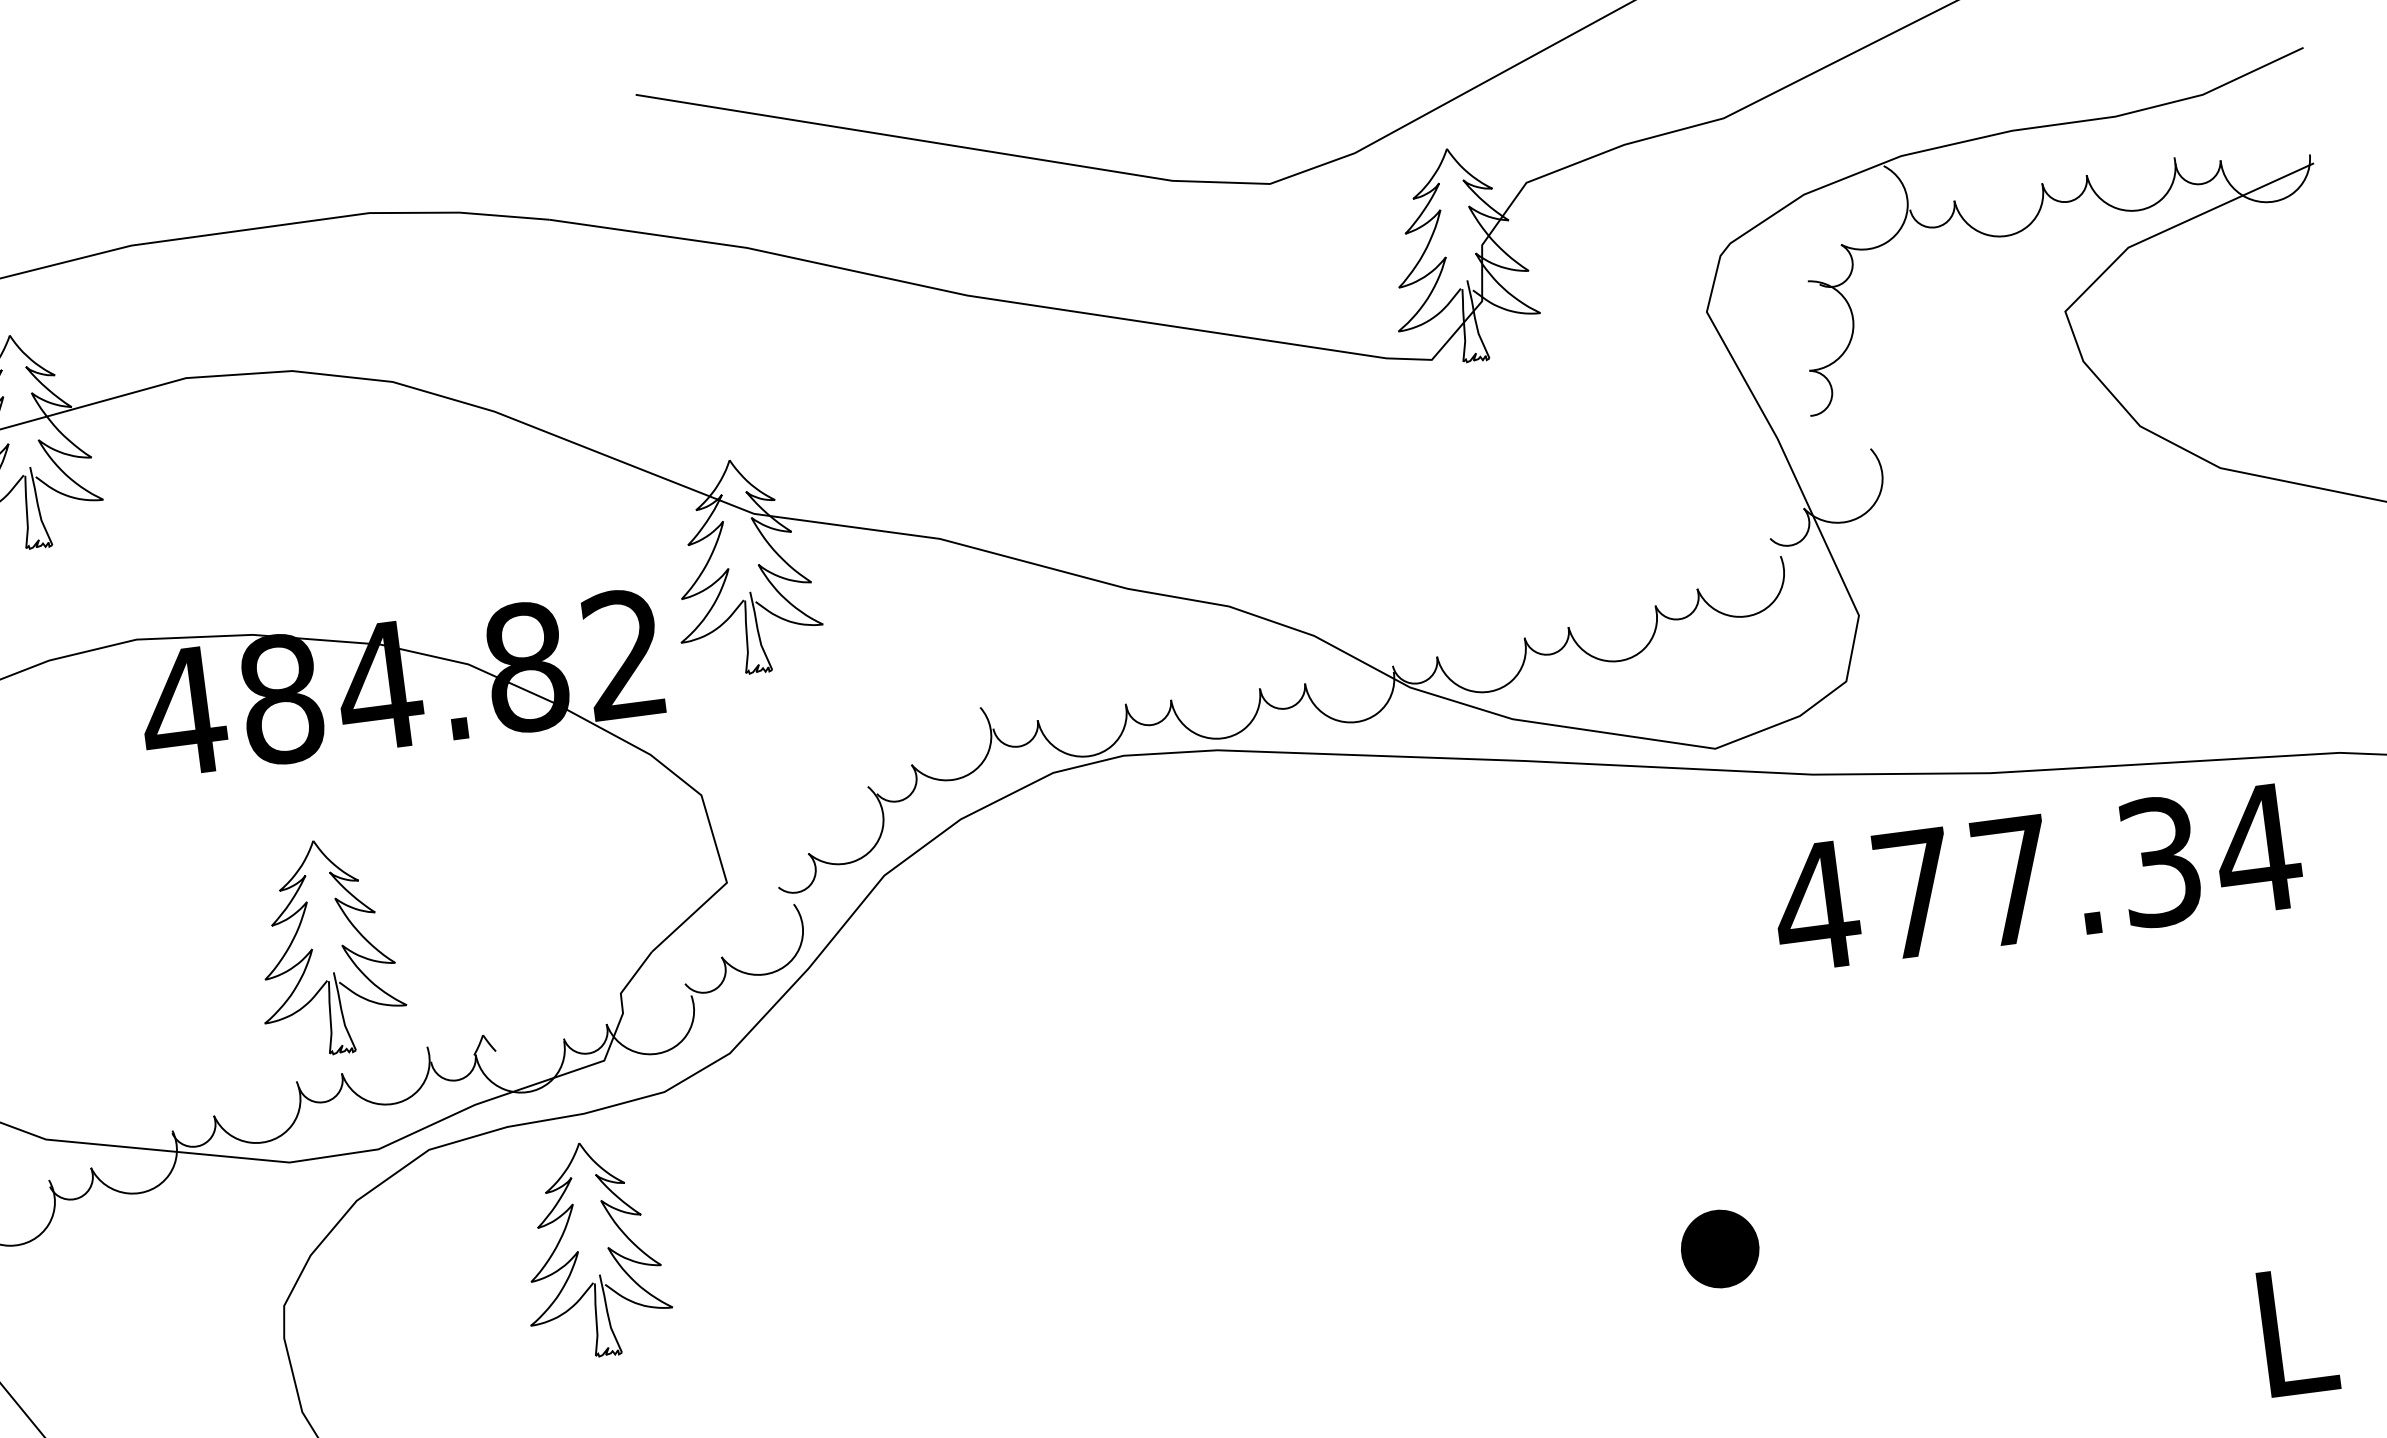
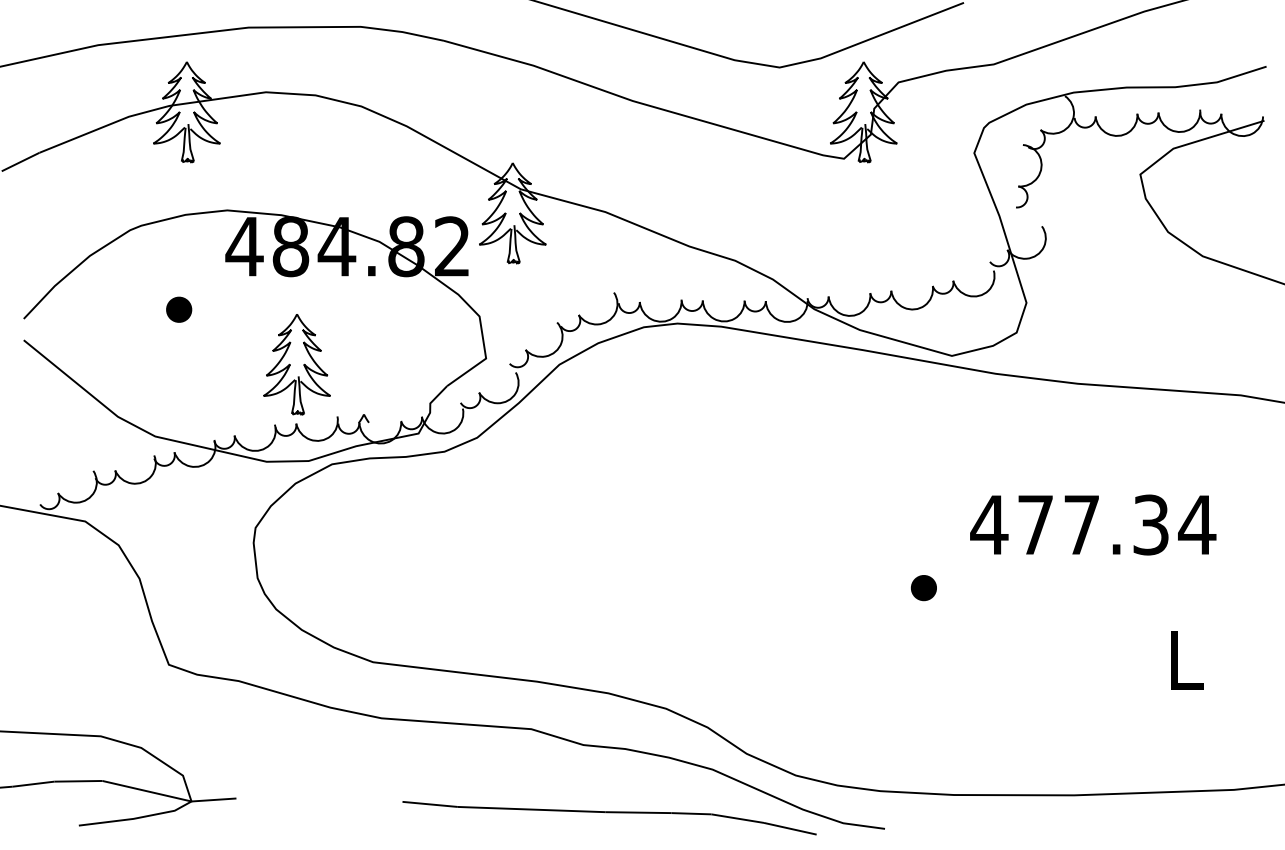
part: (62, 863) -> (179, 309), added
text: (2037, 876) -> (1093, 524), moved
part: (591, 1249) -> (401, 520), removed
part: (1719, 1250) -> (923, 588), size x0.71

